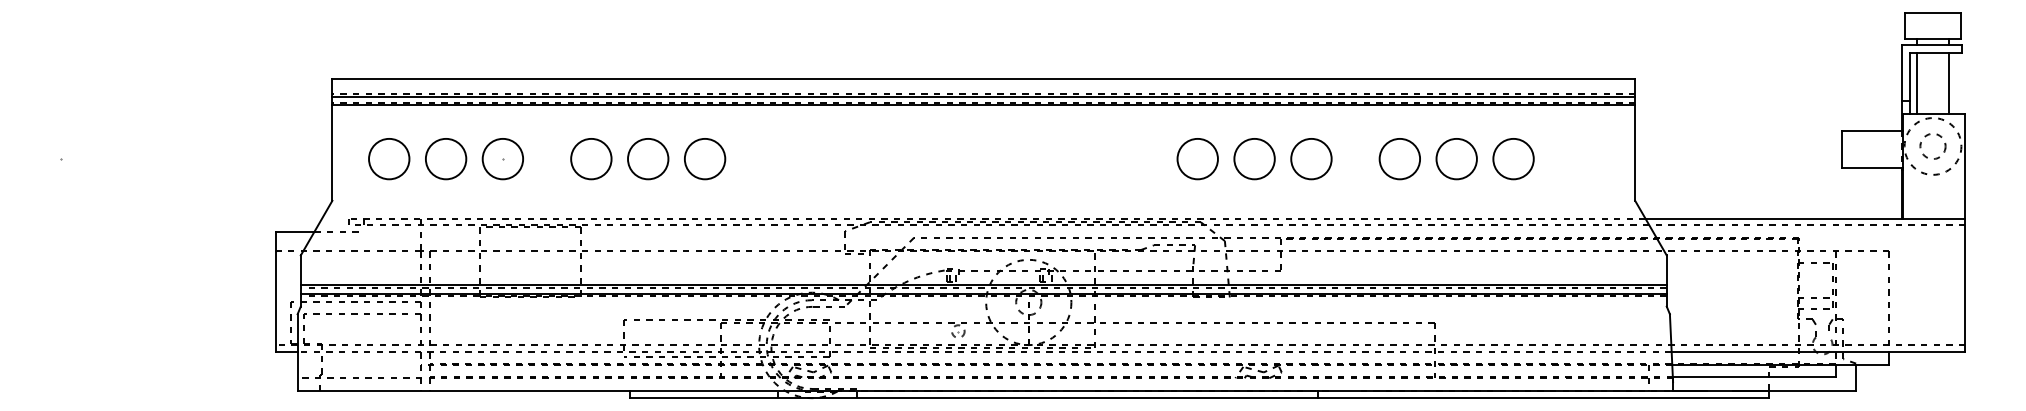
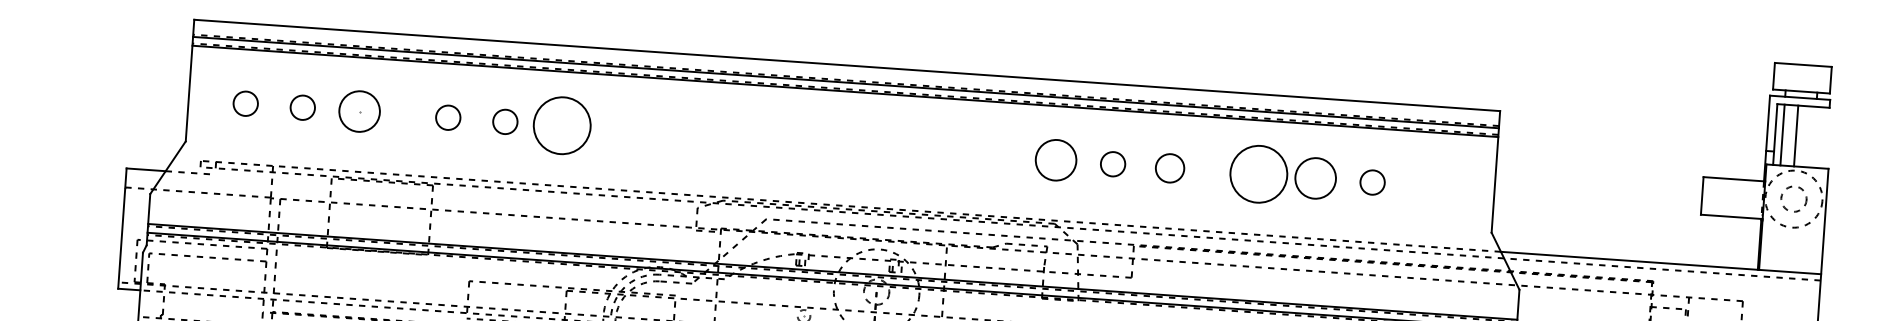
line: (1948, 83) -> (1795, 135), moved
circle: (591, 158) -> (448, 117), size x0.6
circle: (704, 158) -> (561, 125), size x1.4
circle: (1254, 158) -> (1113, 163), size x0.6
circle: (389, 159) -> (245, 104), size x0.6
circle: (446, 159) -> (303, 108), size x0.6
circle: (648, 159) -> (505, 122), size x0.6
circle: (1311, 159) -> (1170, 168), size x0.7
circle: (1399, 159) -> (1258, 174), size x1.4
circle: (1513, 159) -> (1372, 182), size x0.6

